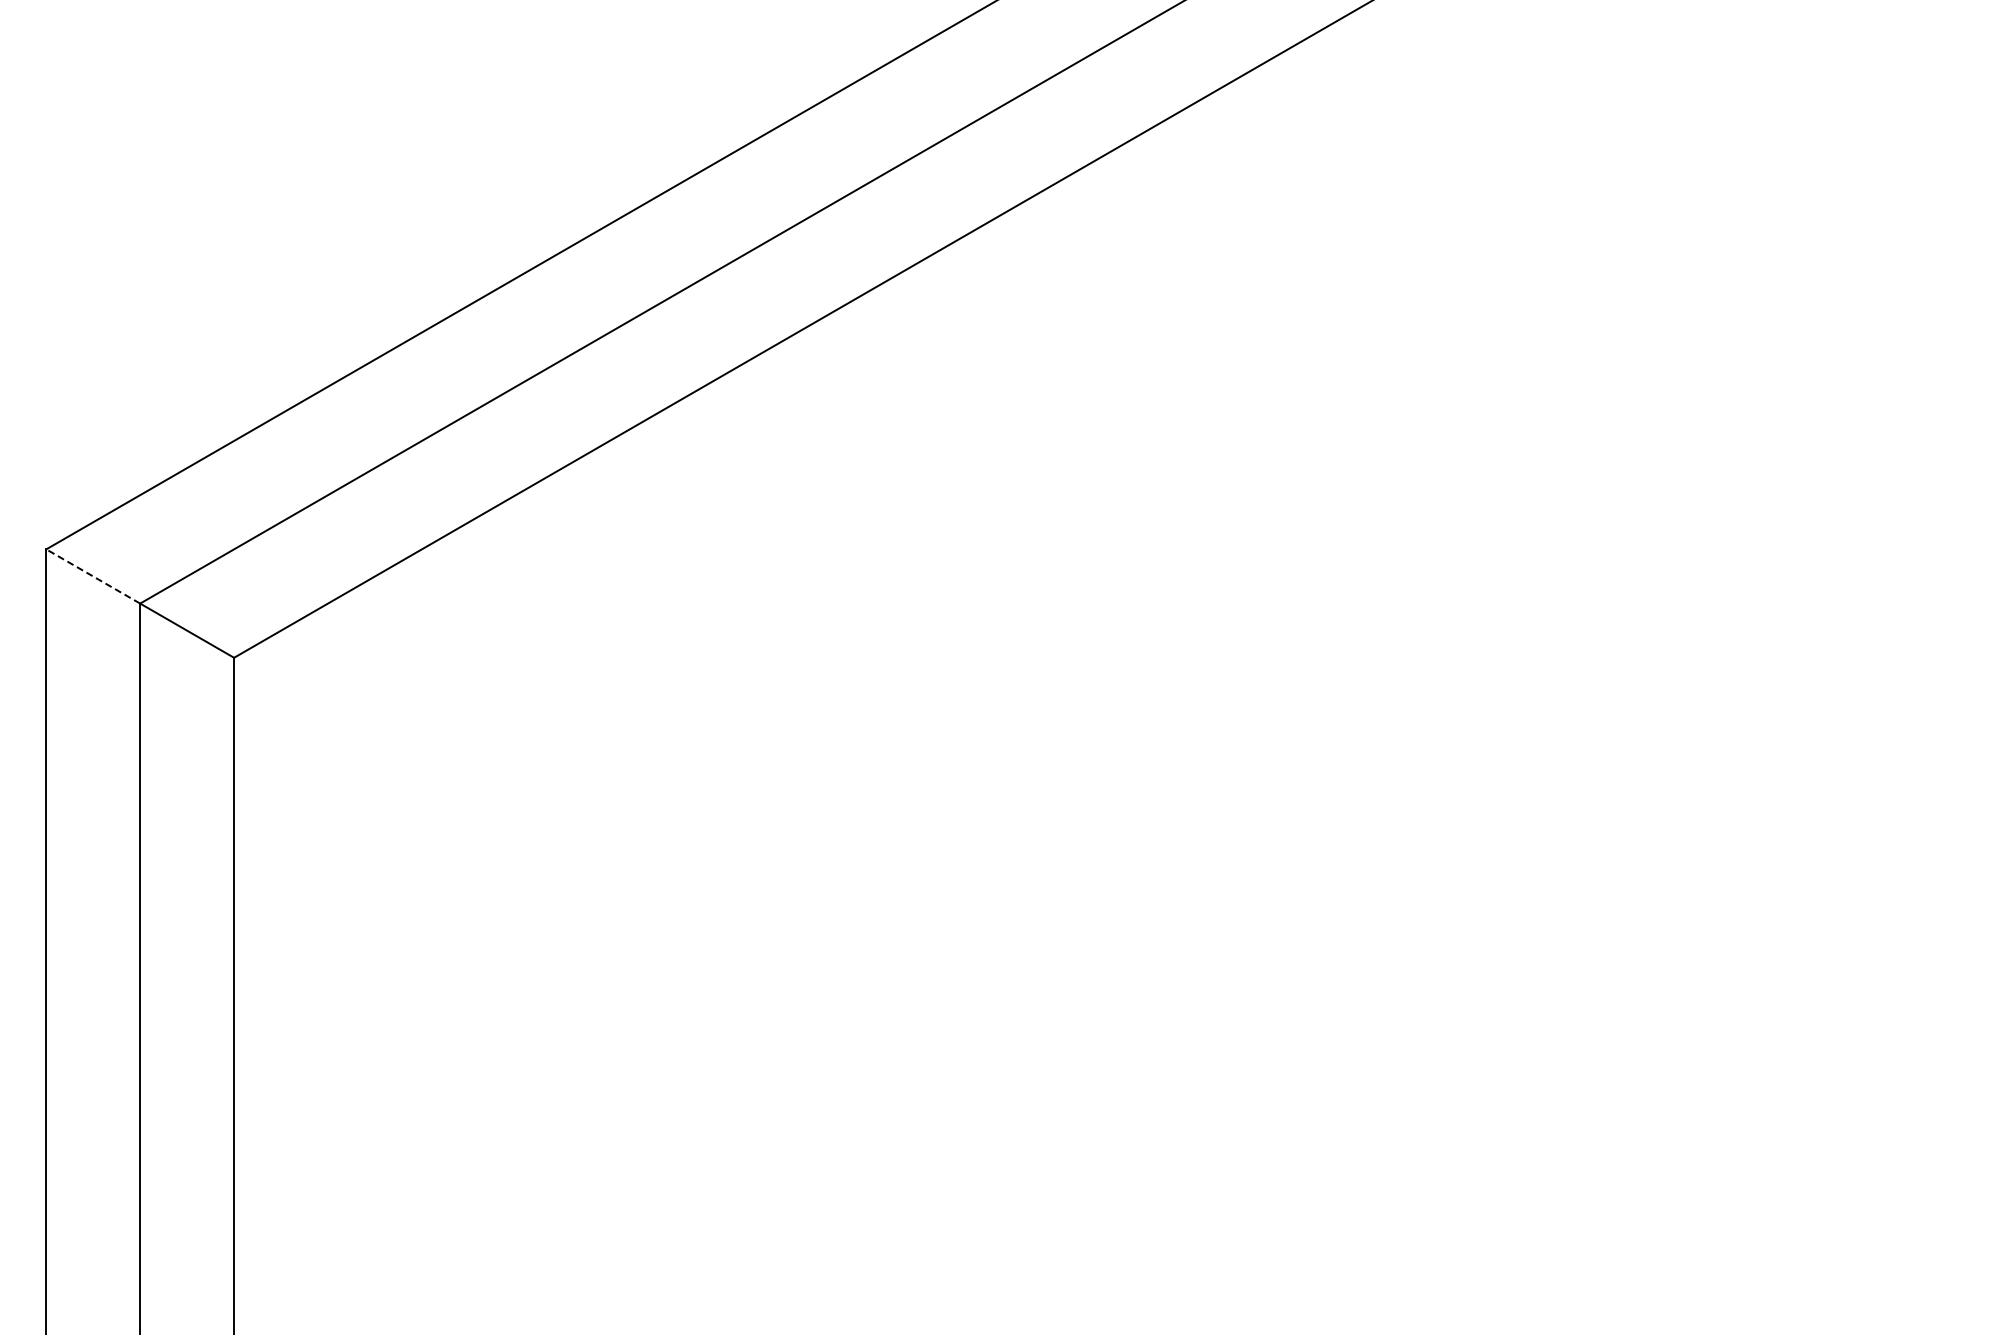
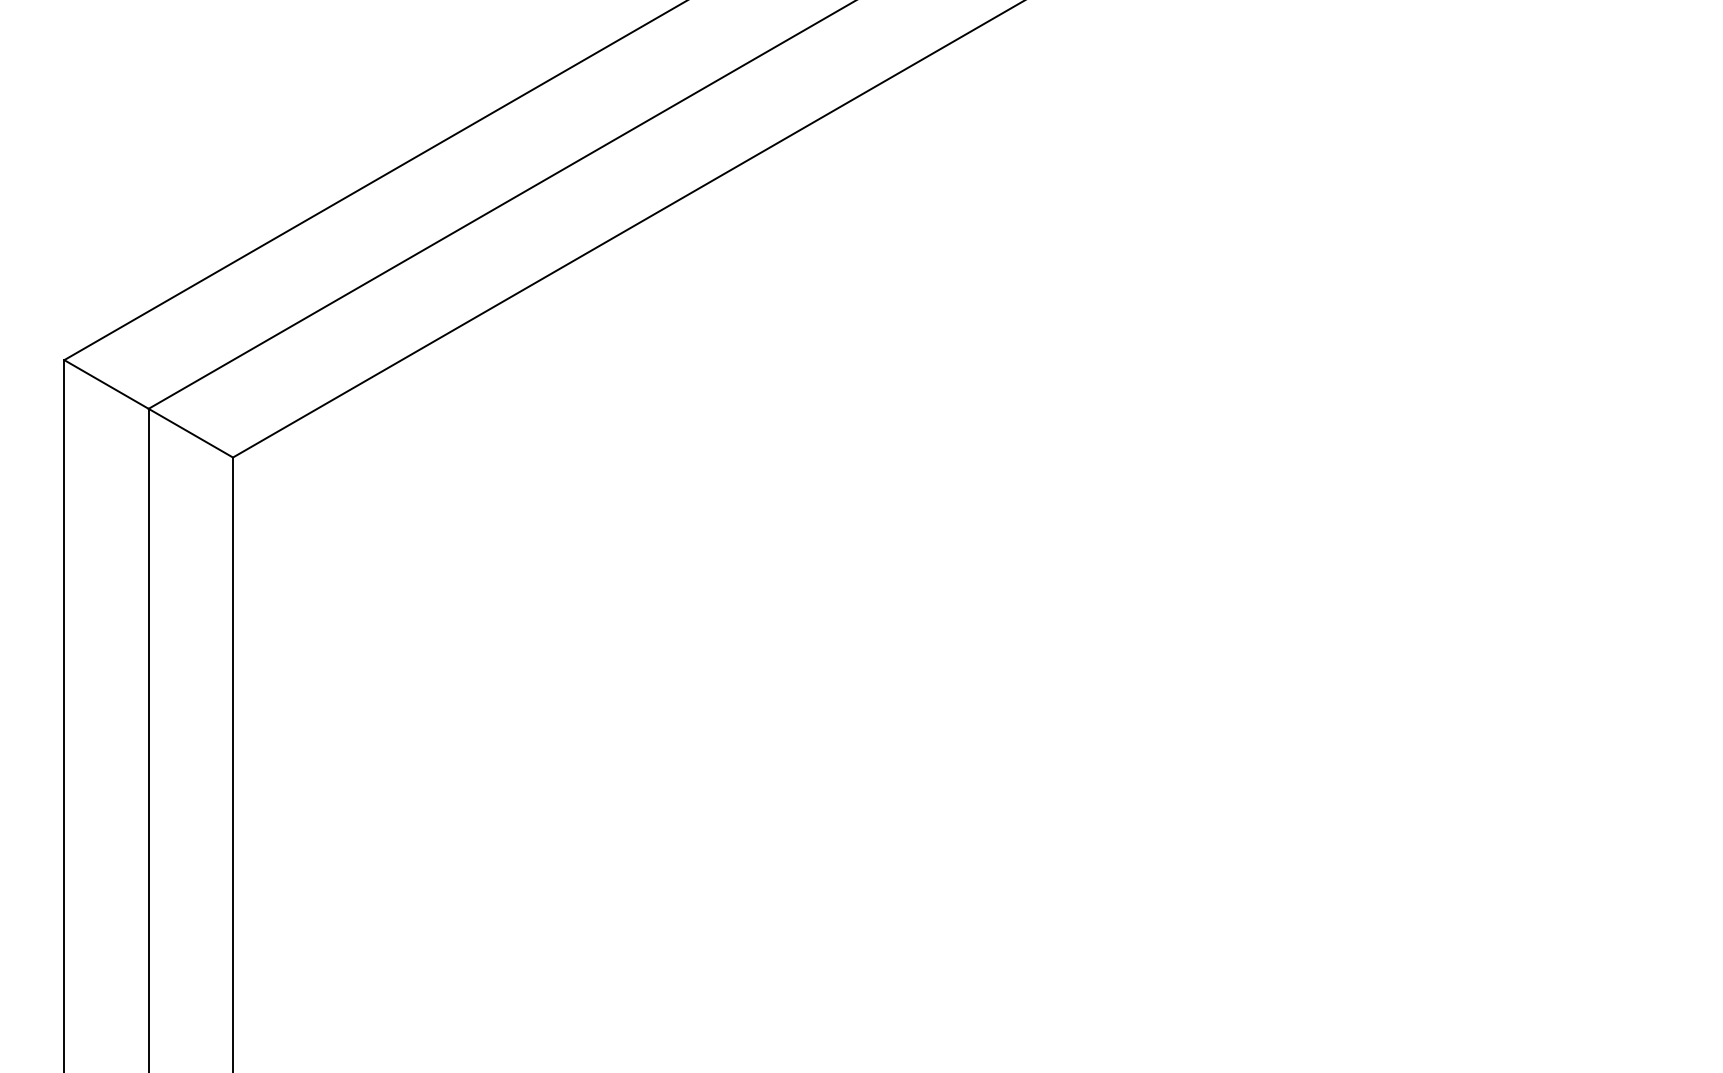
line: (92, 576) -> (105, 384), dashed -> solid

